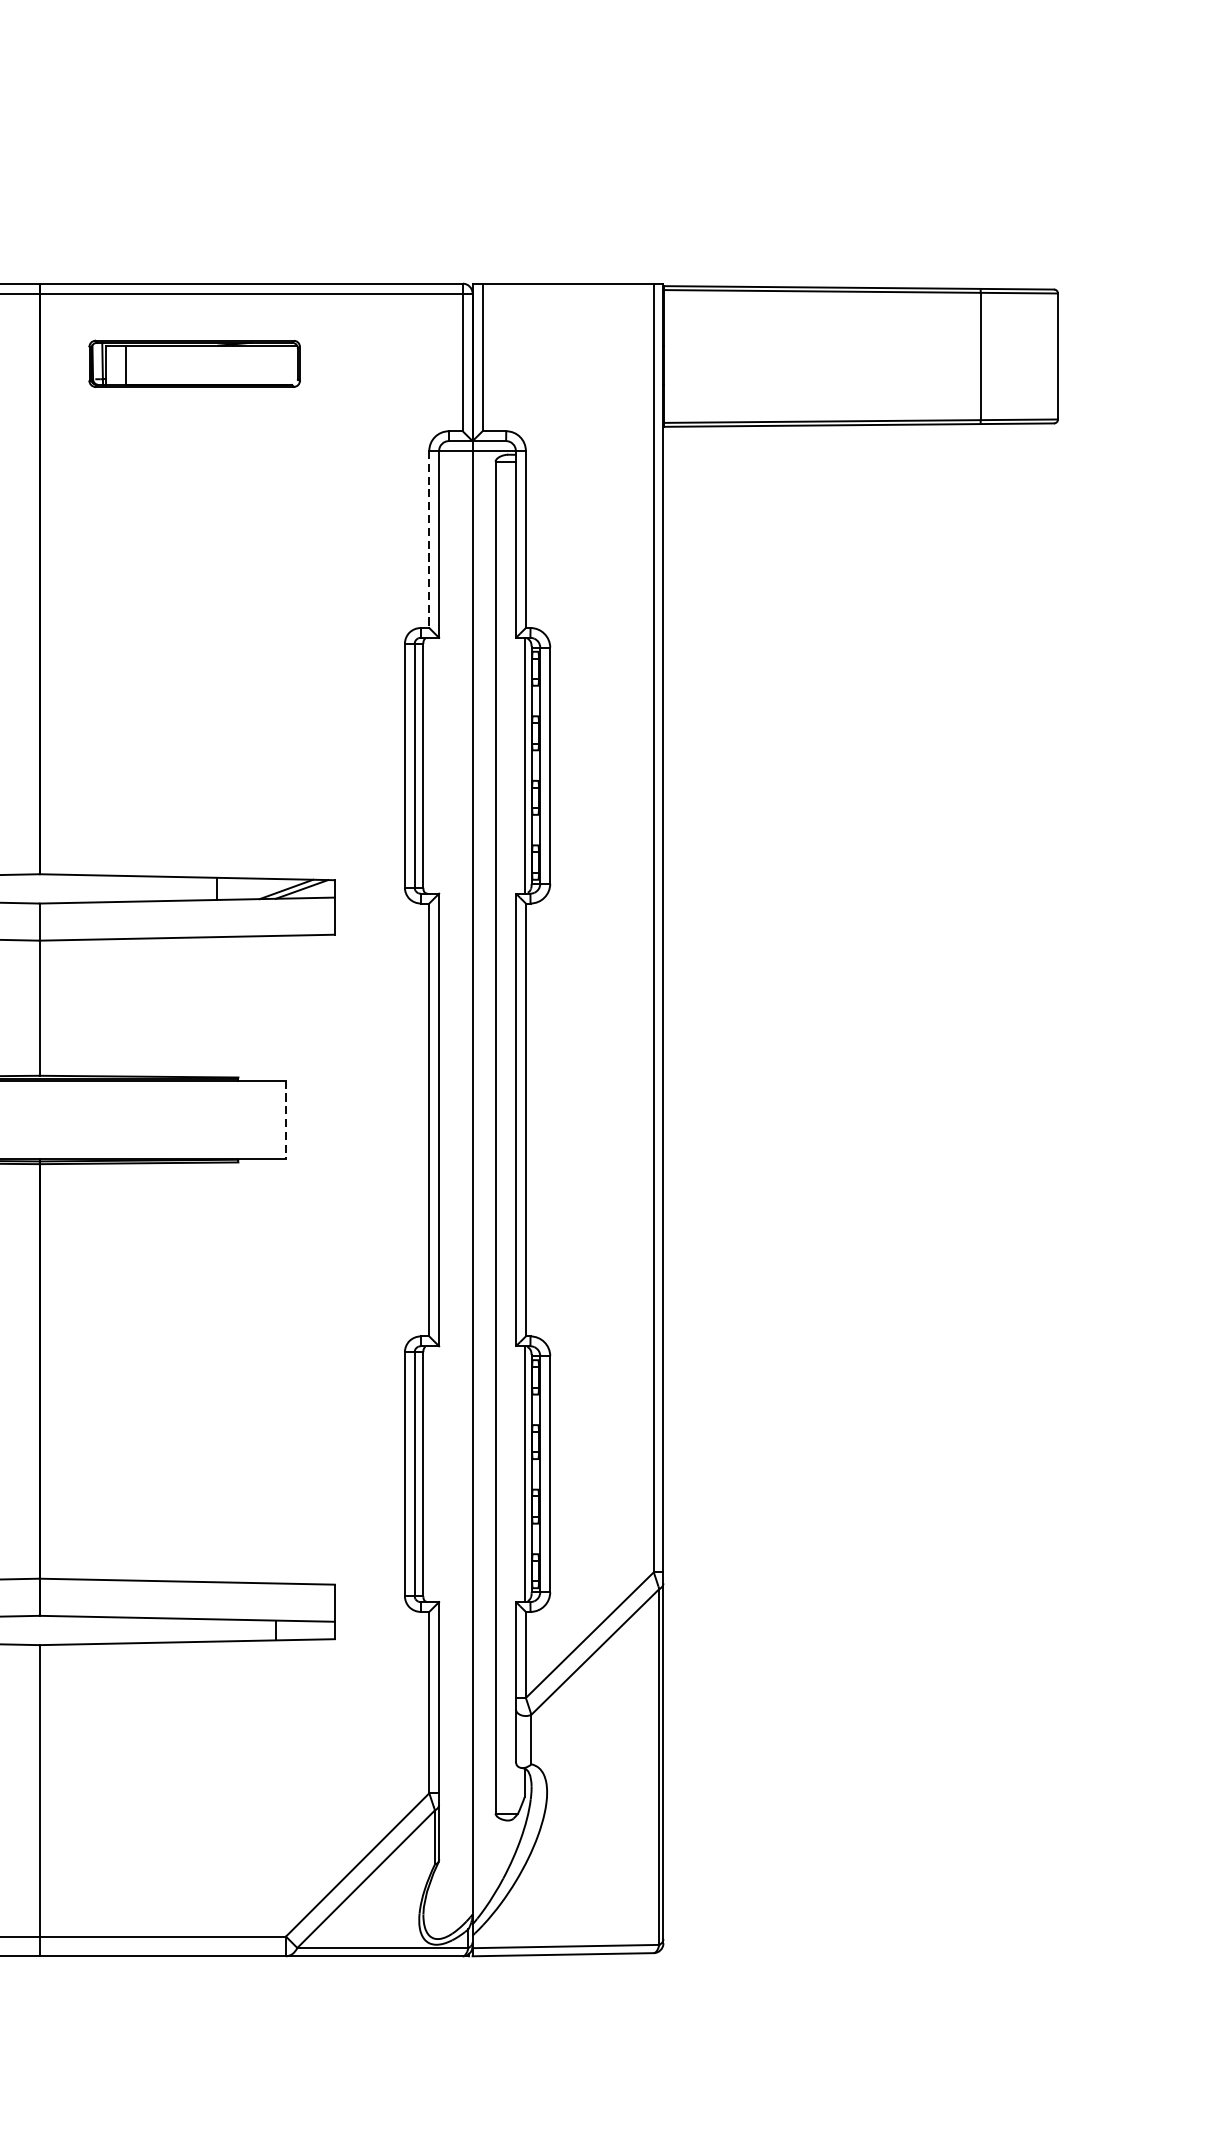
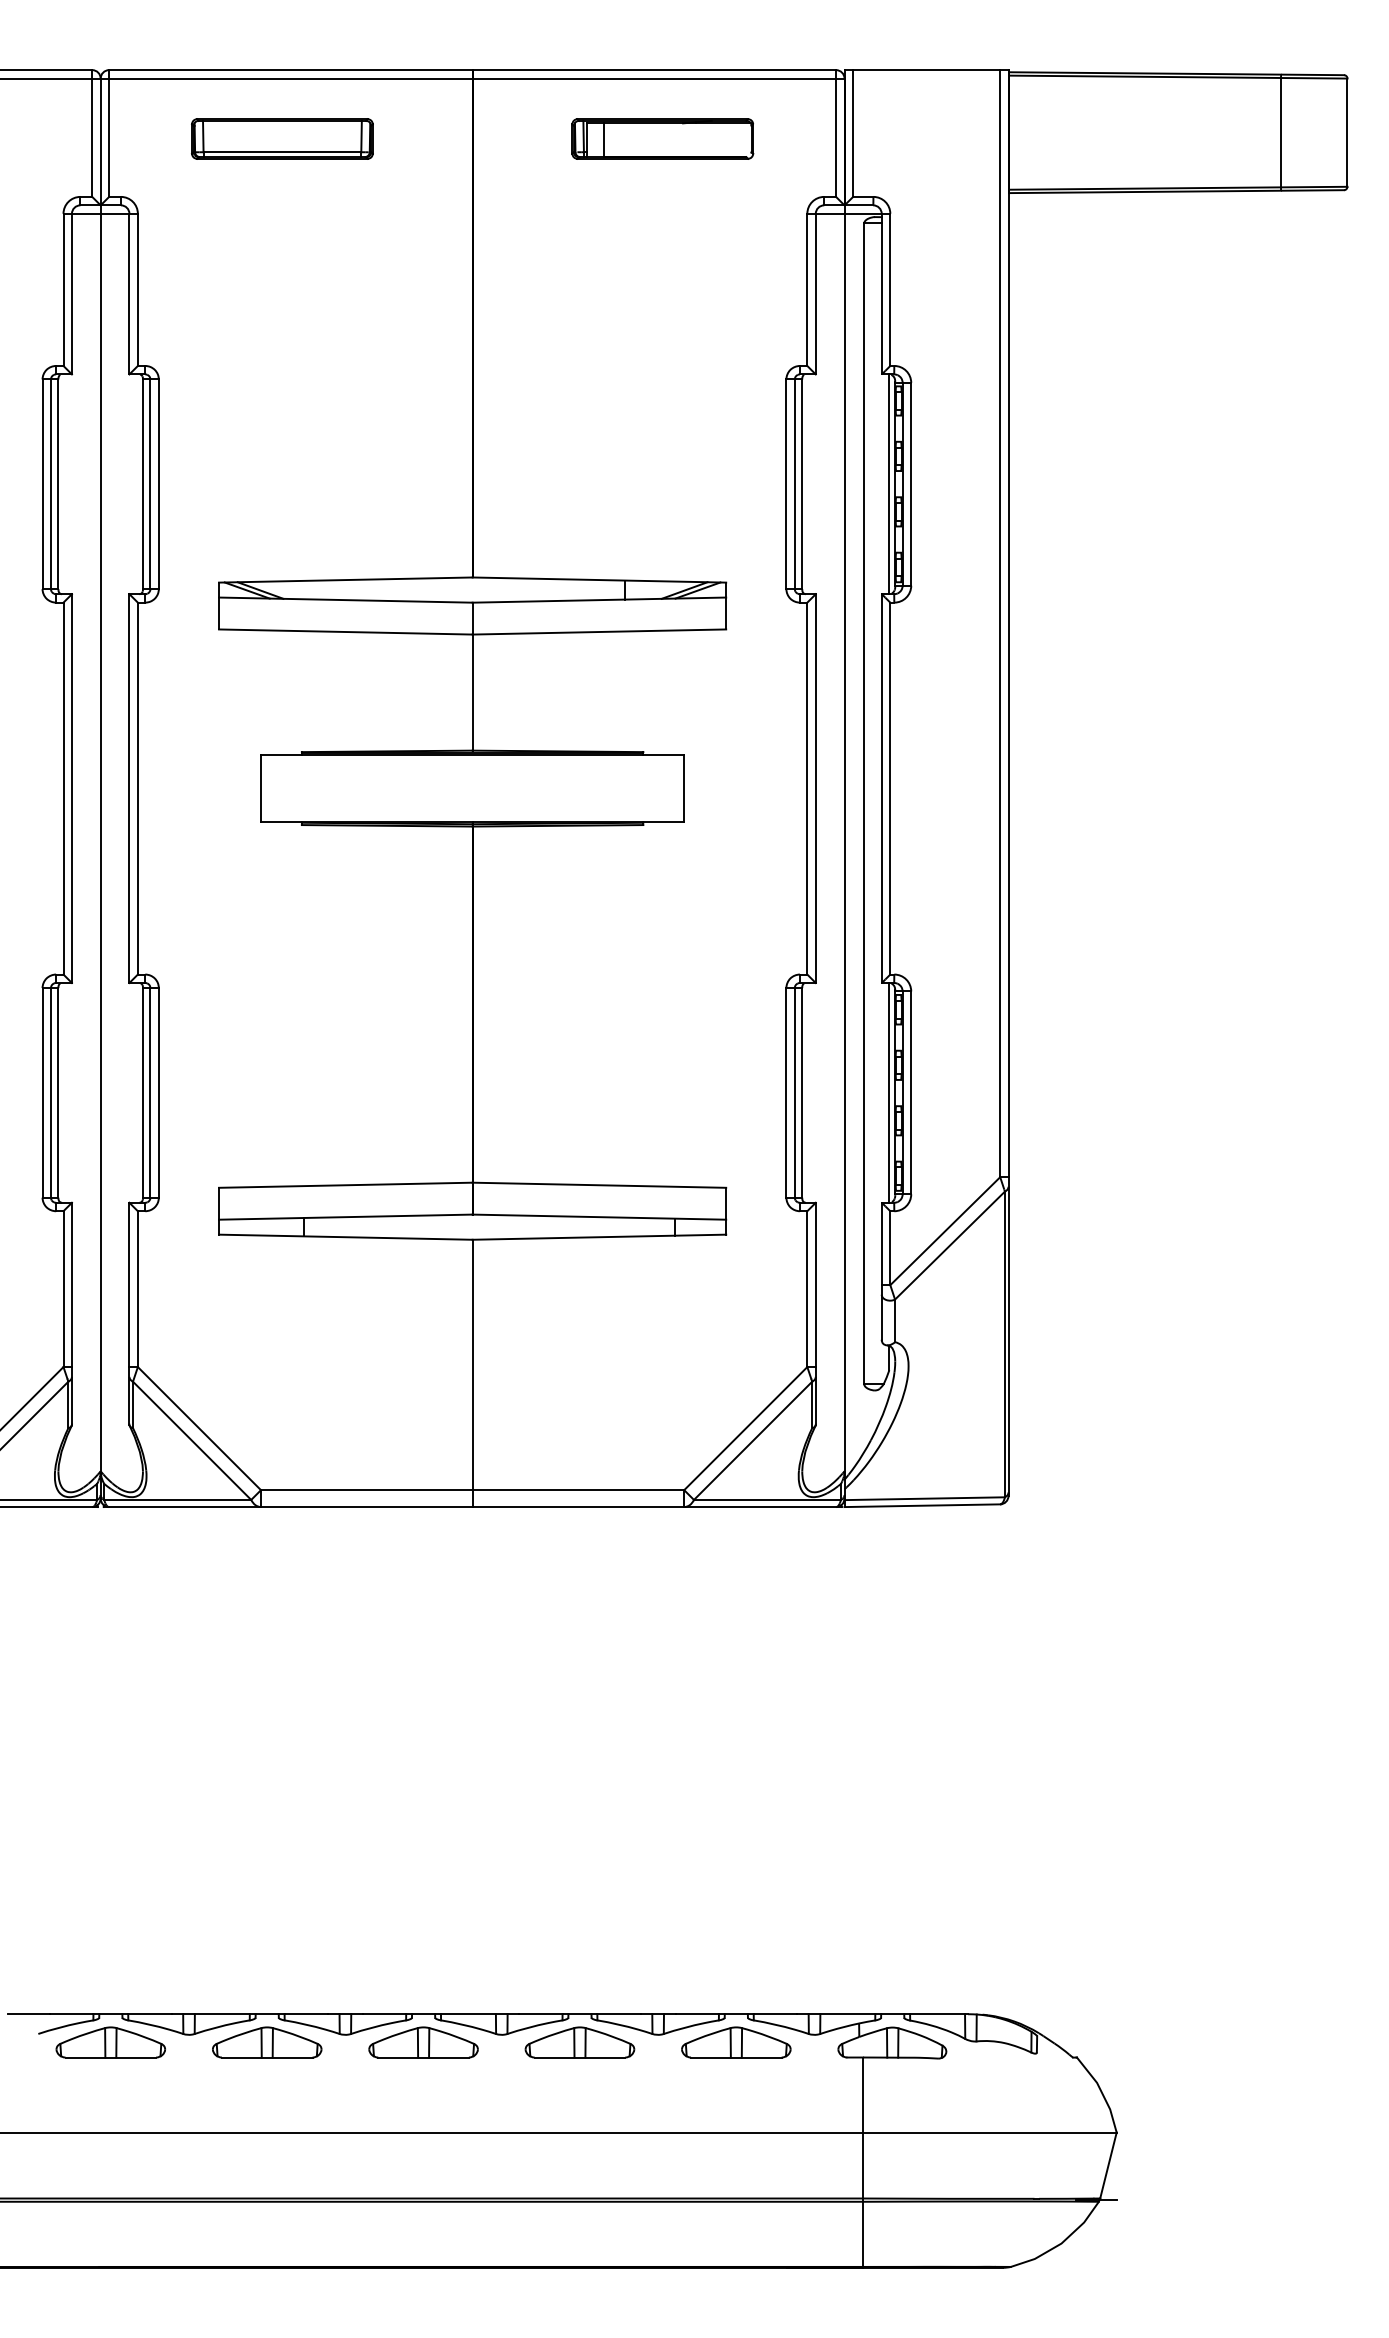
part: (194, 363) -> (662, 138), moved
line: (429, 540) -> (807, 290), dashed -> solid
line: (285, 1119) -> (683, 788), dashed -> solid

